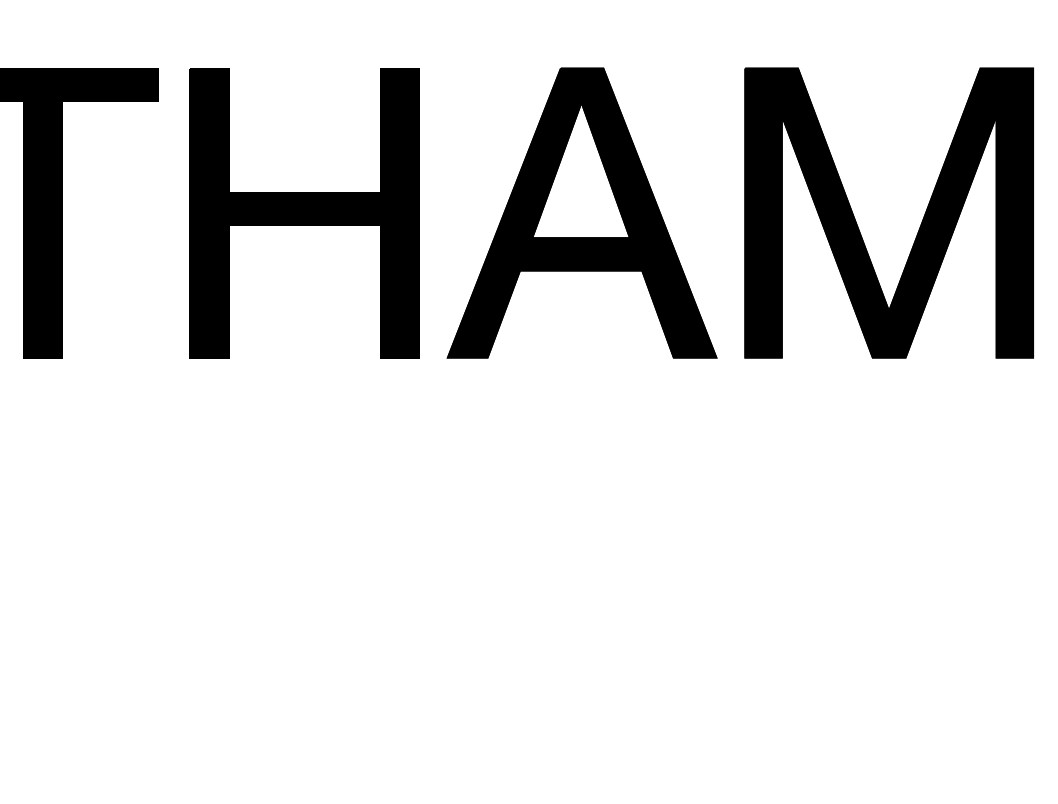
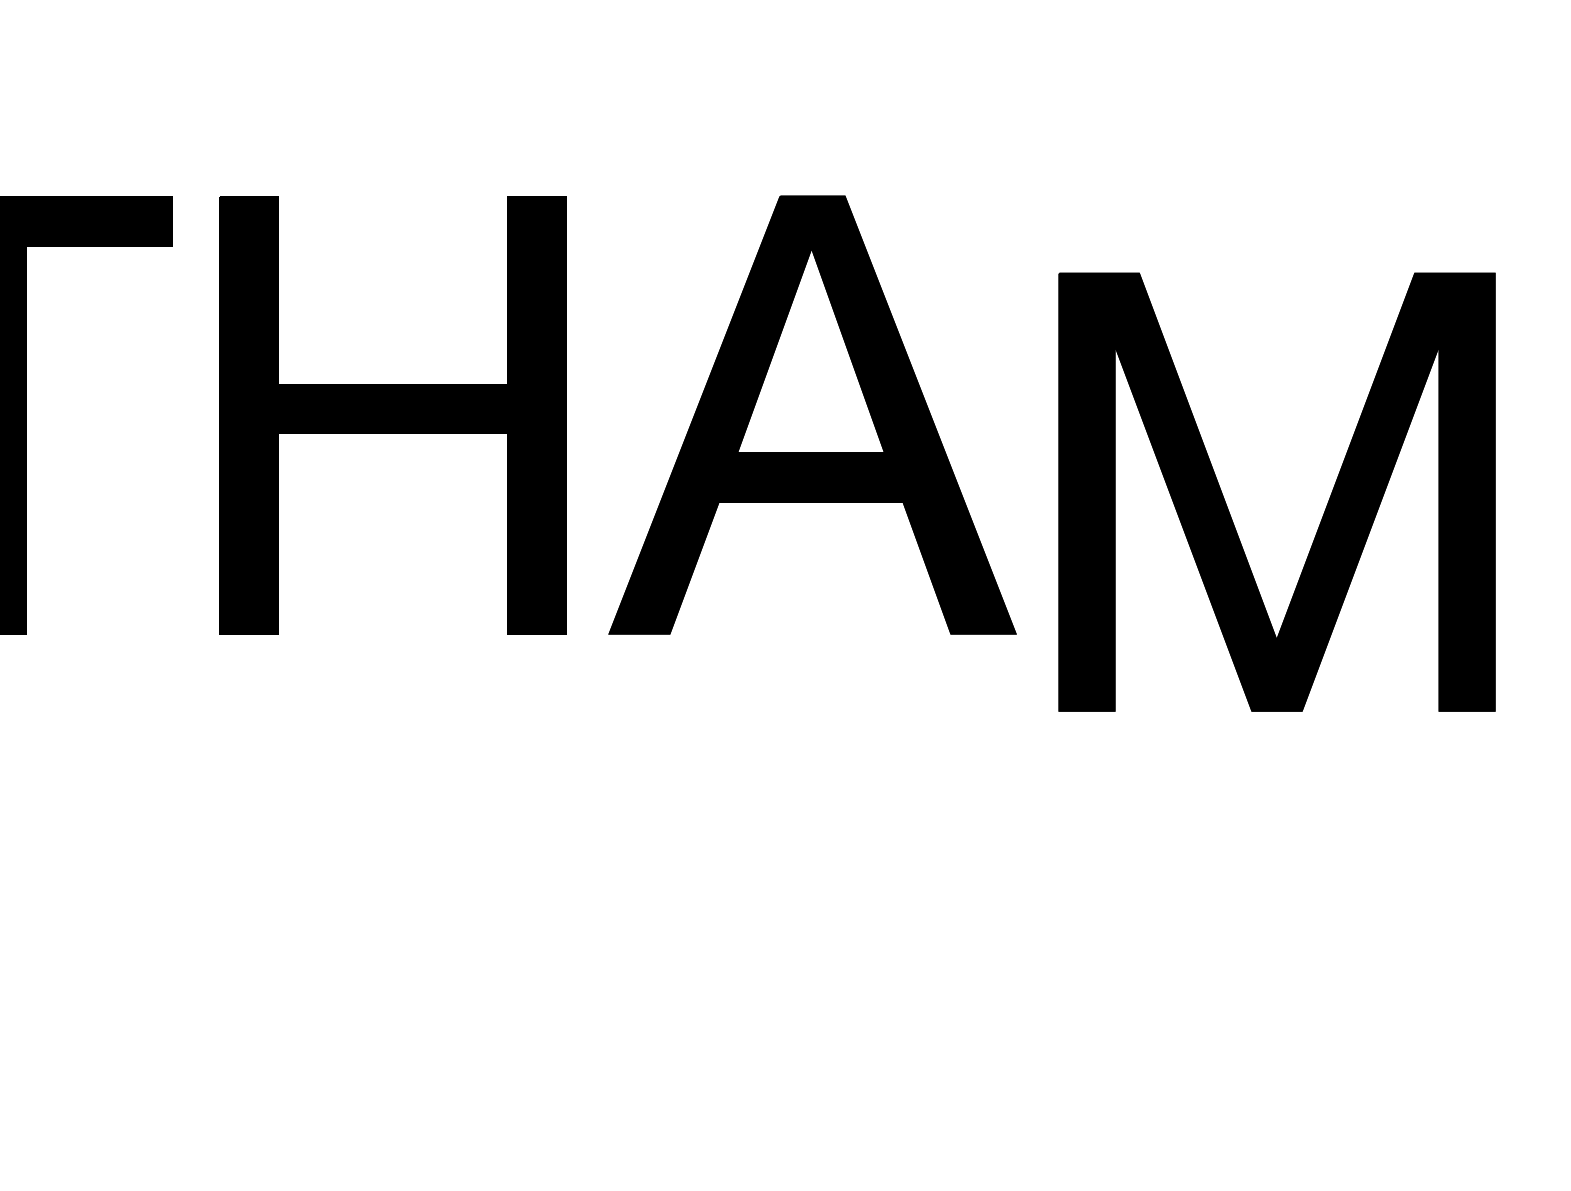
part: (857, 223) -> (1229, 507), moved

